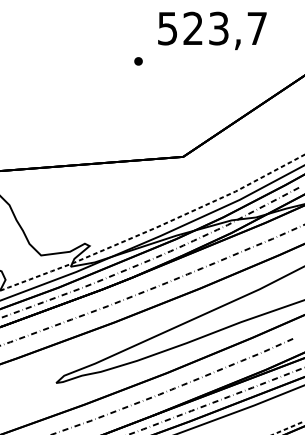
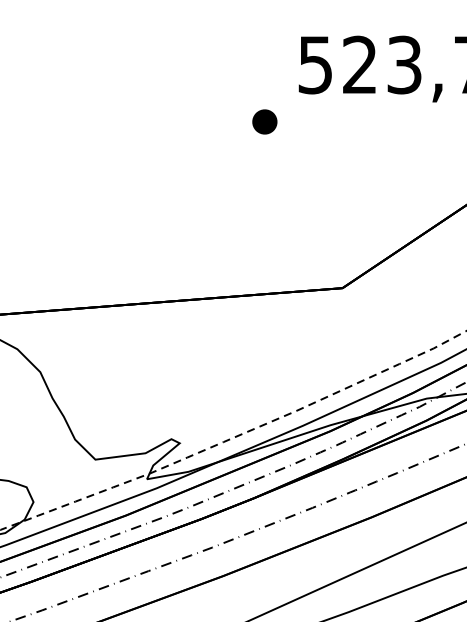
part: (138, 61) -> (264, 122), size x1.67

